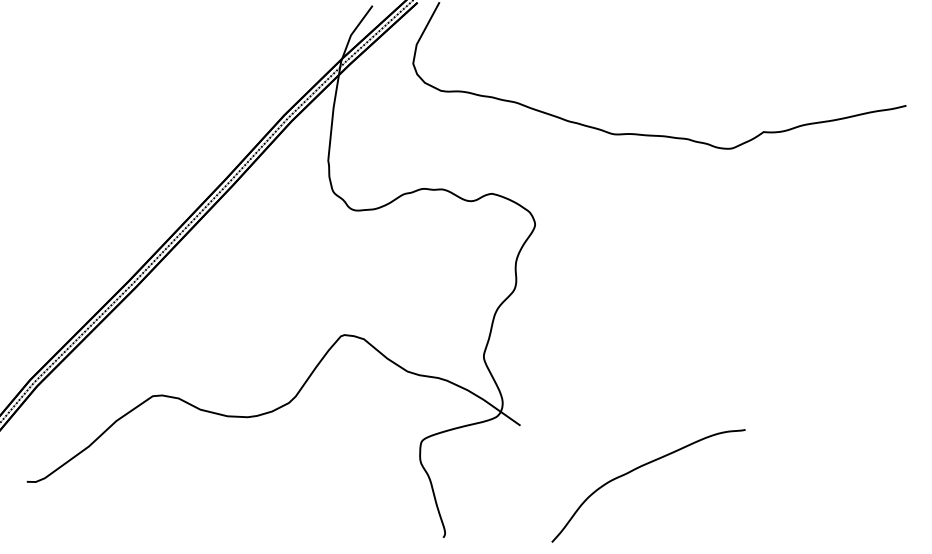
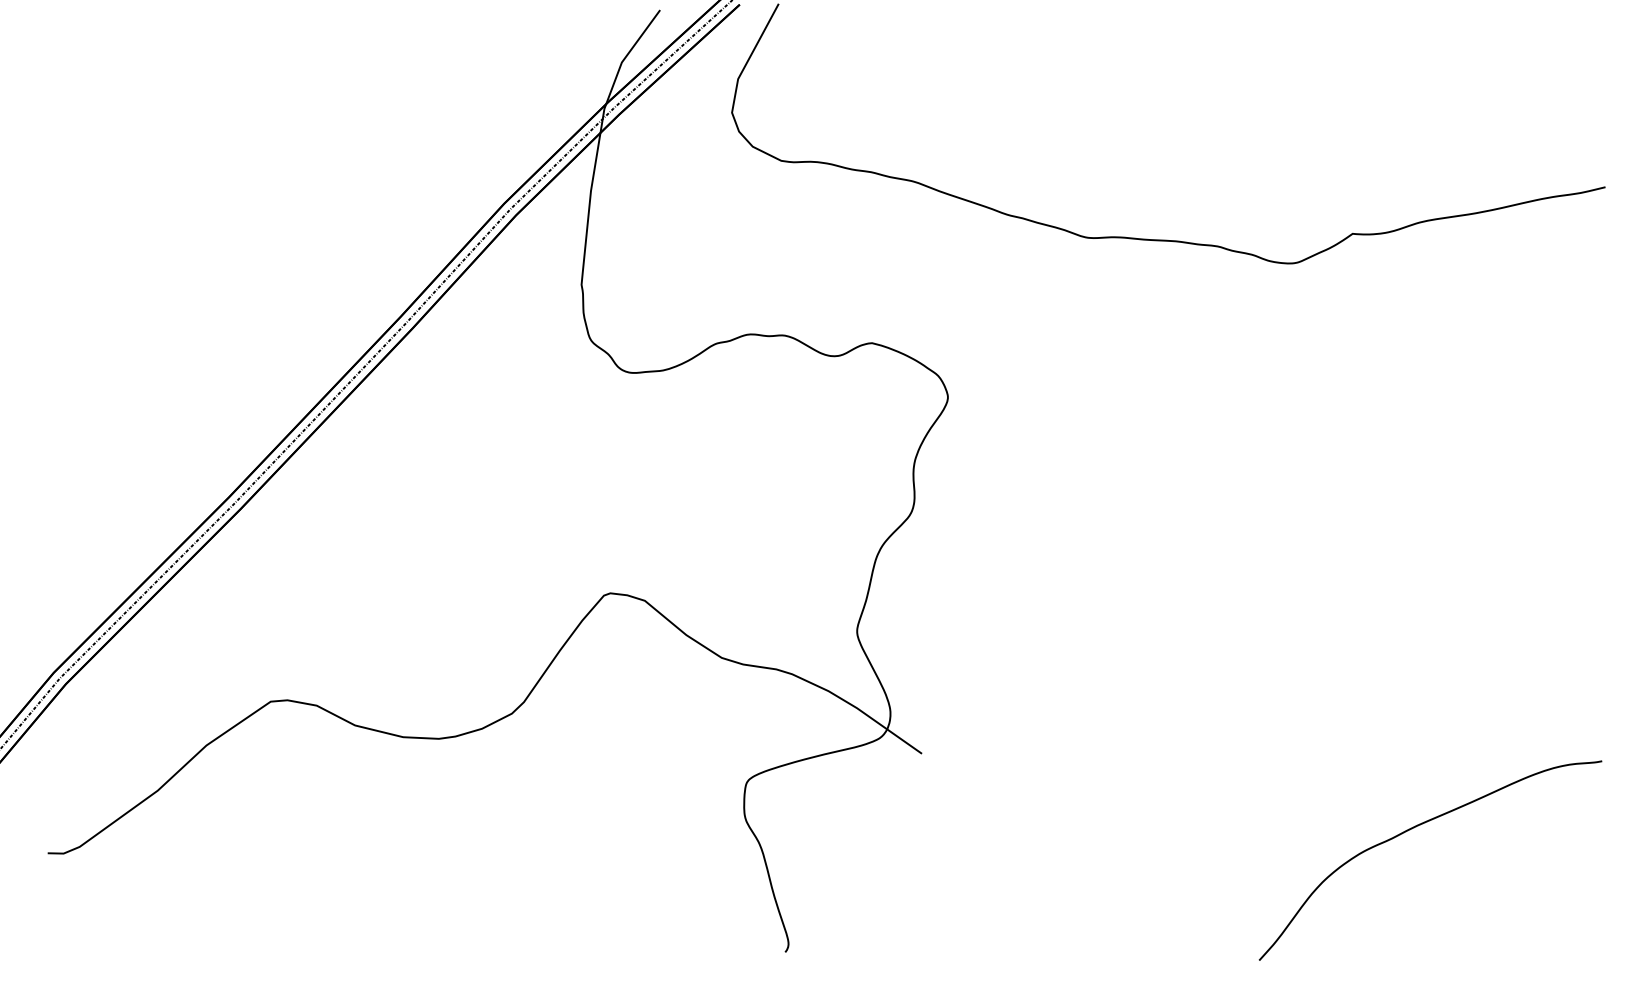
part: (639, 468) -> (1414, 829), moved

